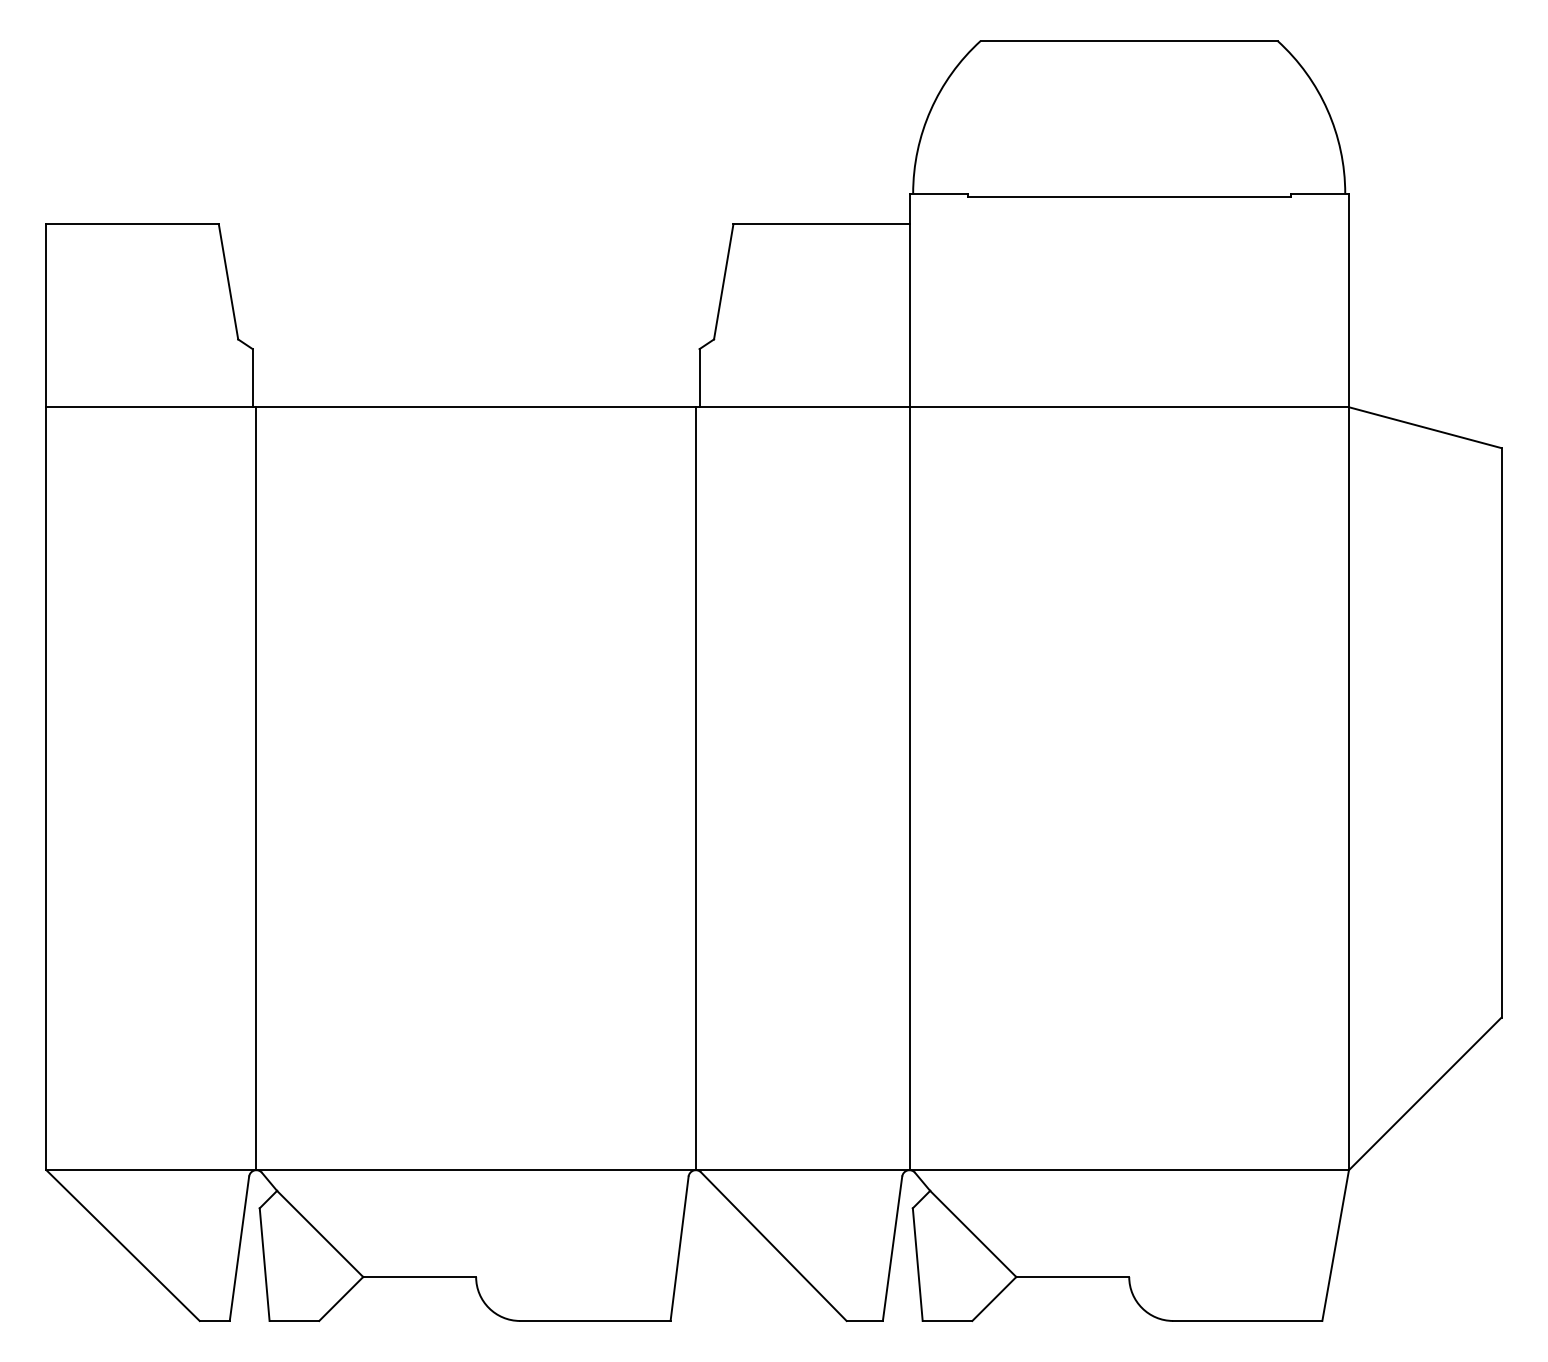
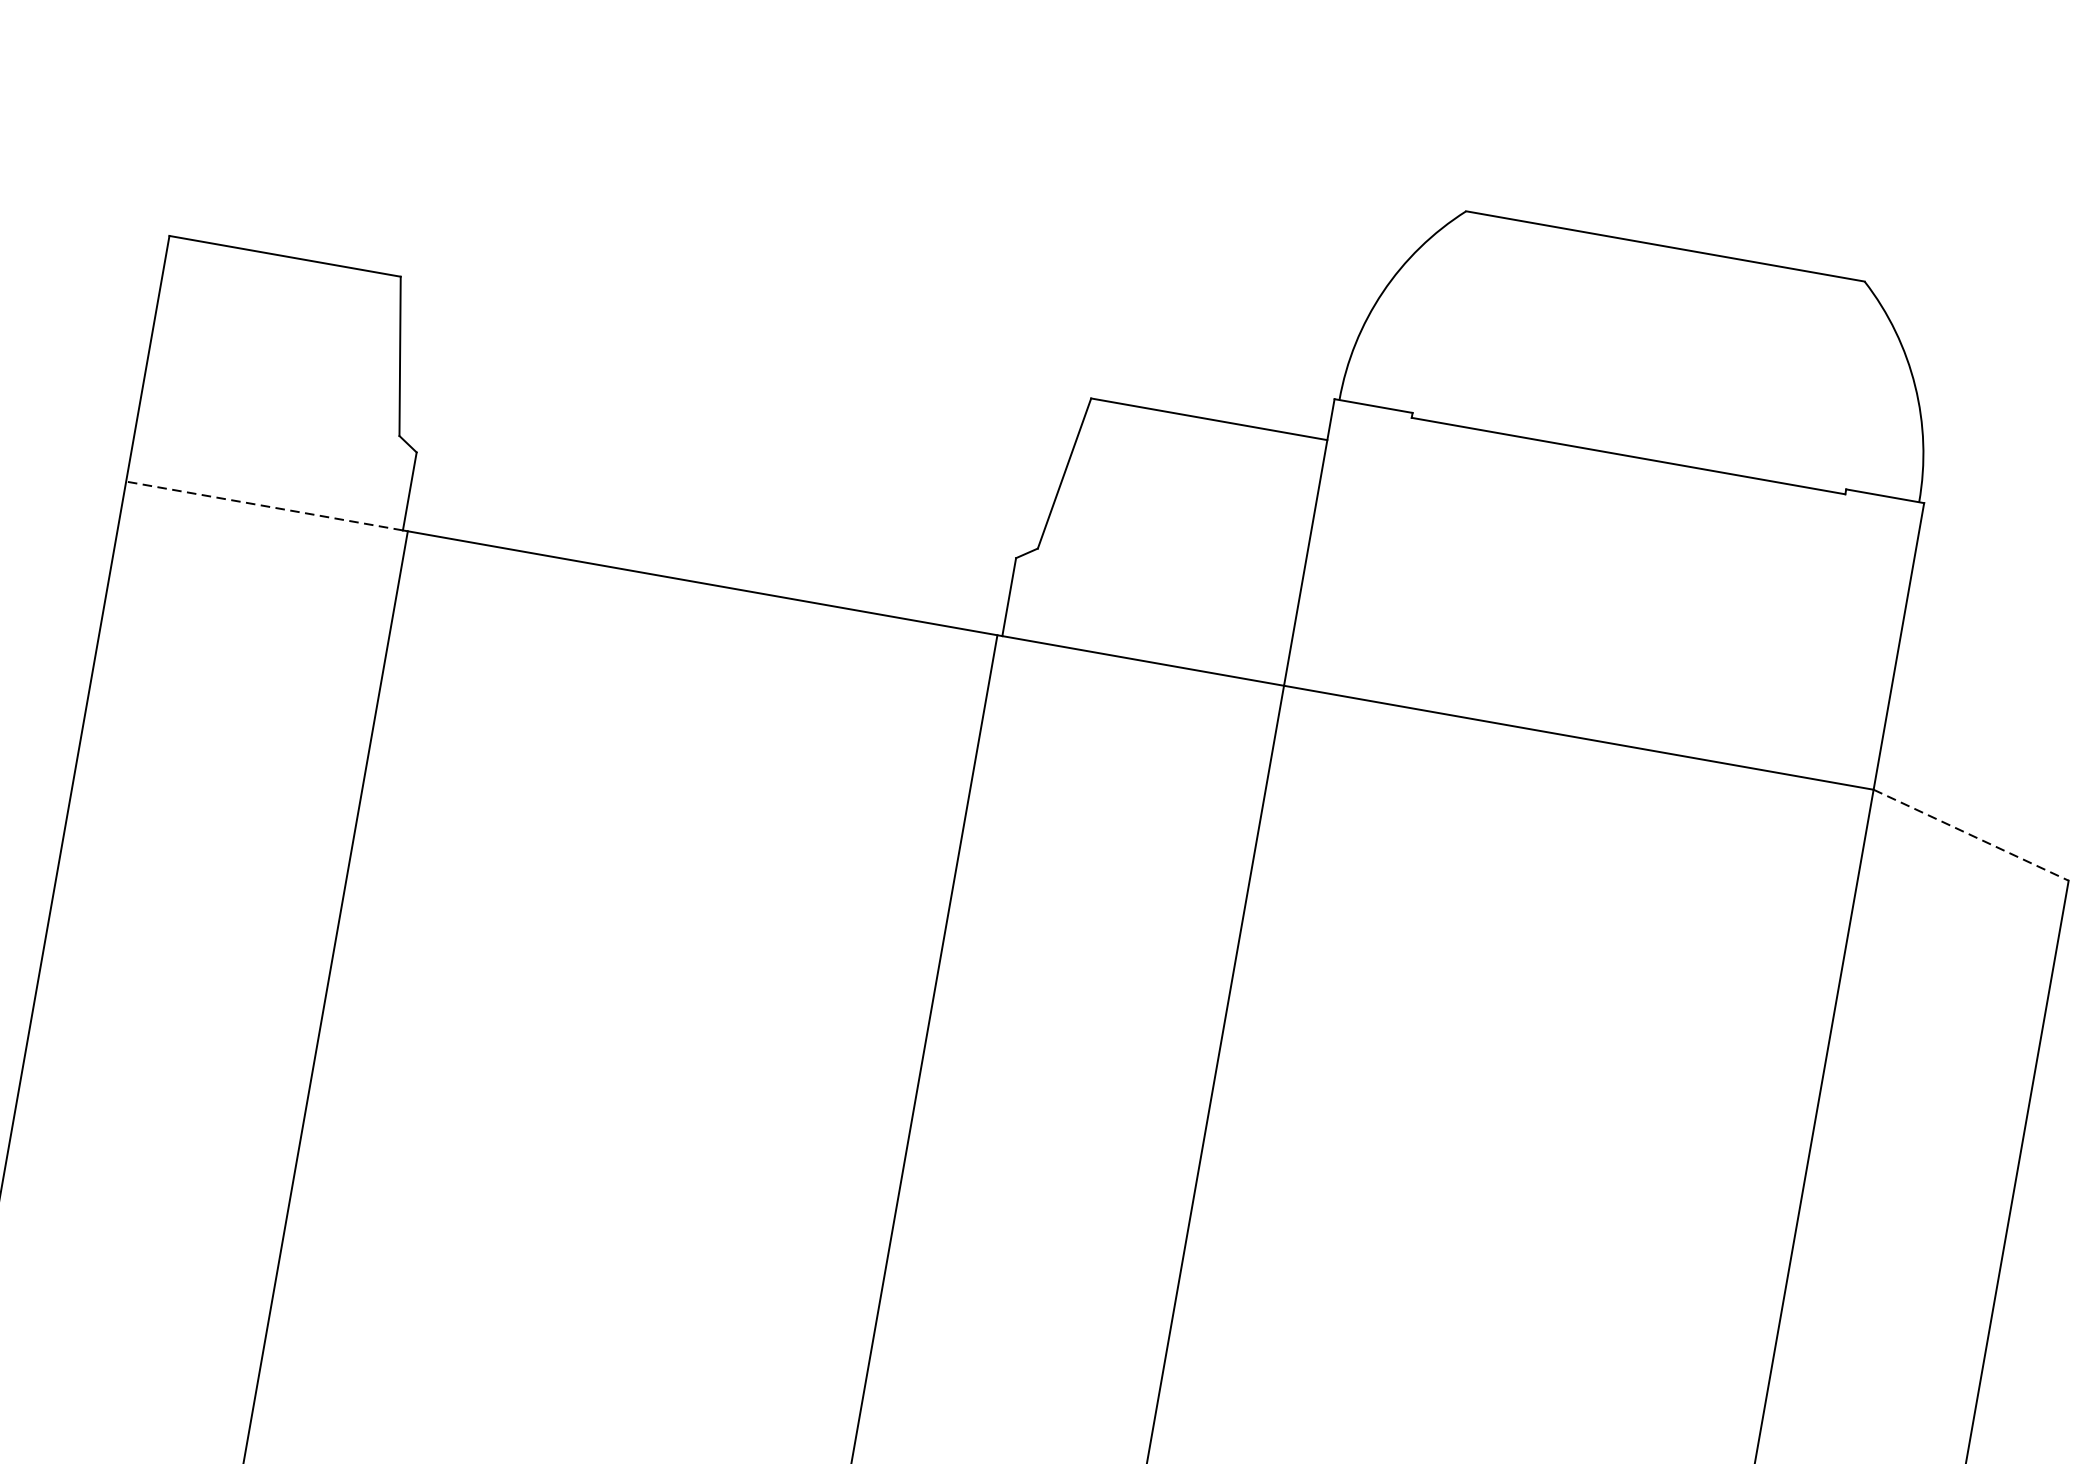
line: (149, 407) -> (264, 506), solid -> dashed
line: (1425, 427) -> (1971, 835), solid -> dashed

